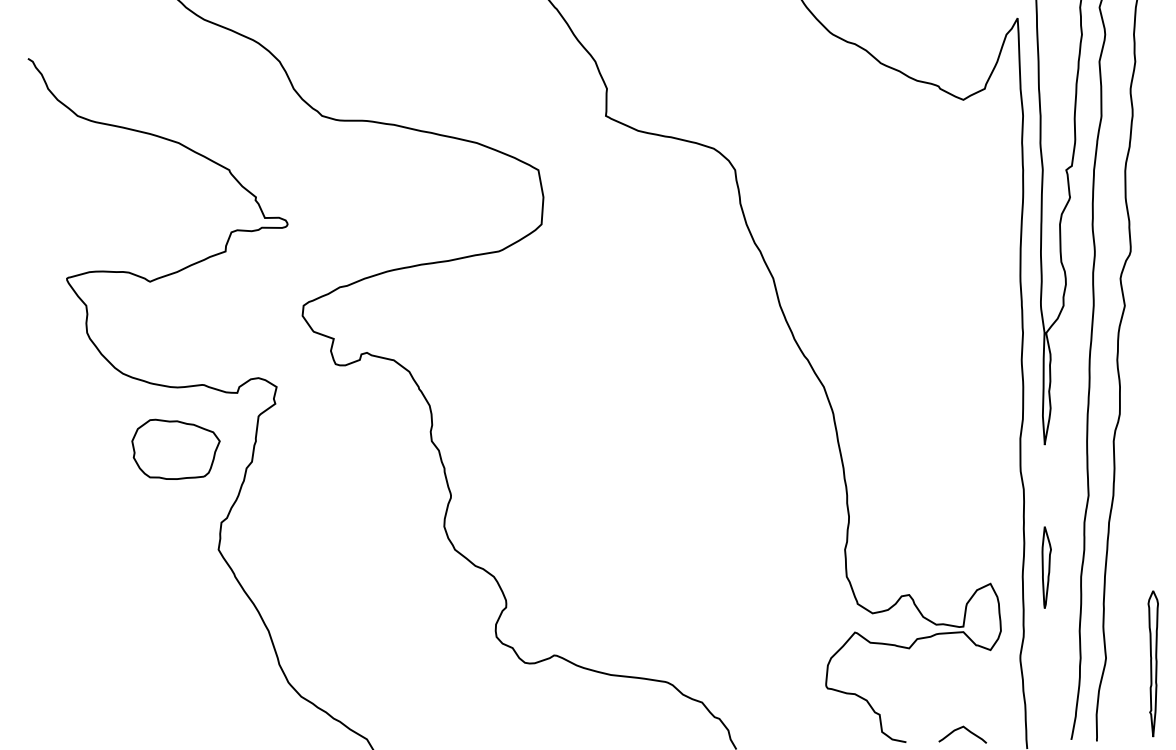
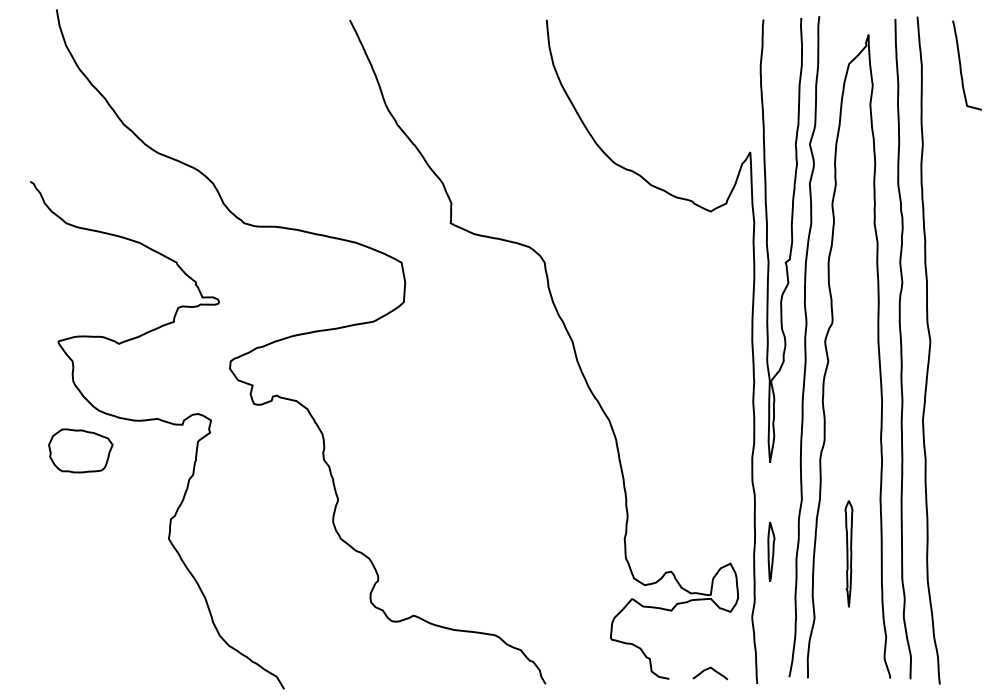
part: (175, 448) -> (80, 450), moved
part: (1152, 663) -> (848, 553), moved

